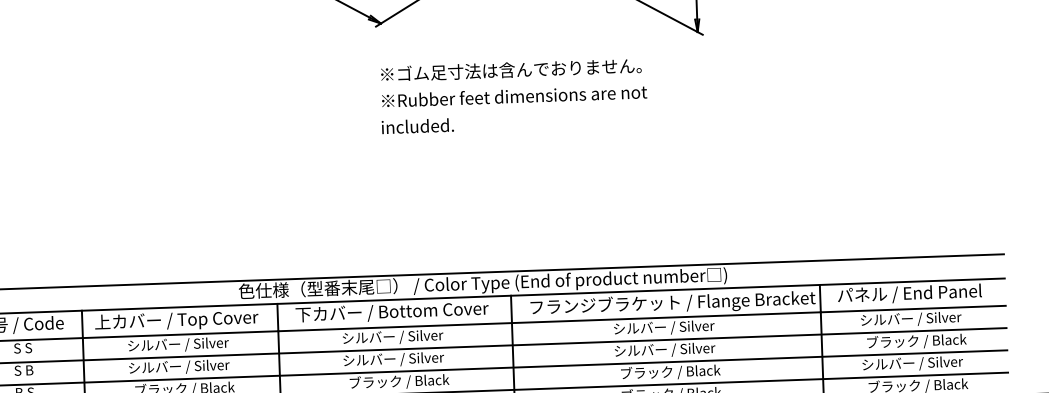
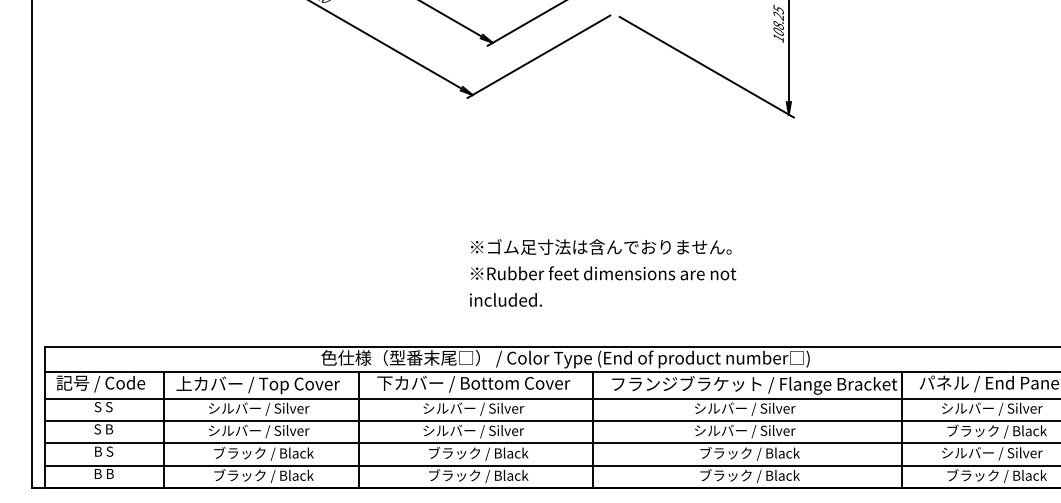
text: (514, 95) -> (603, 272), moved

